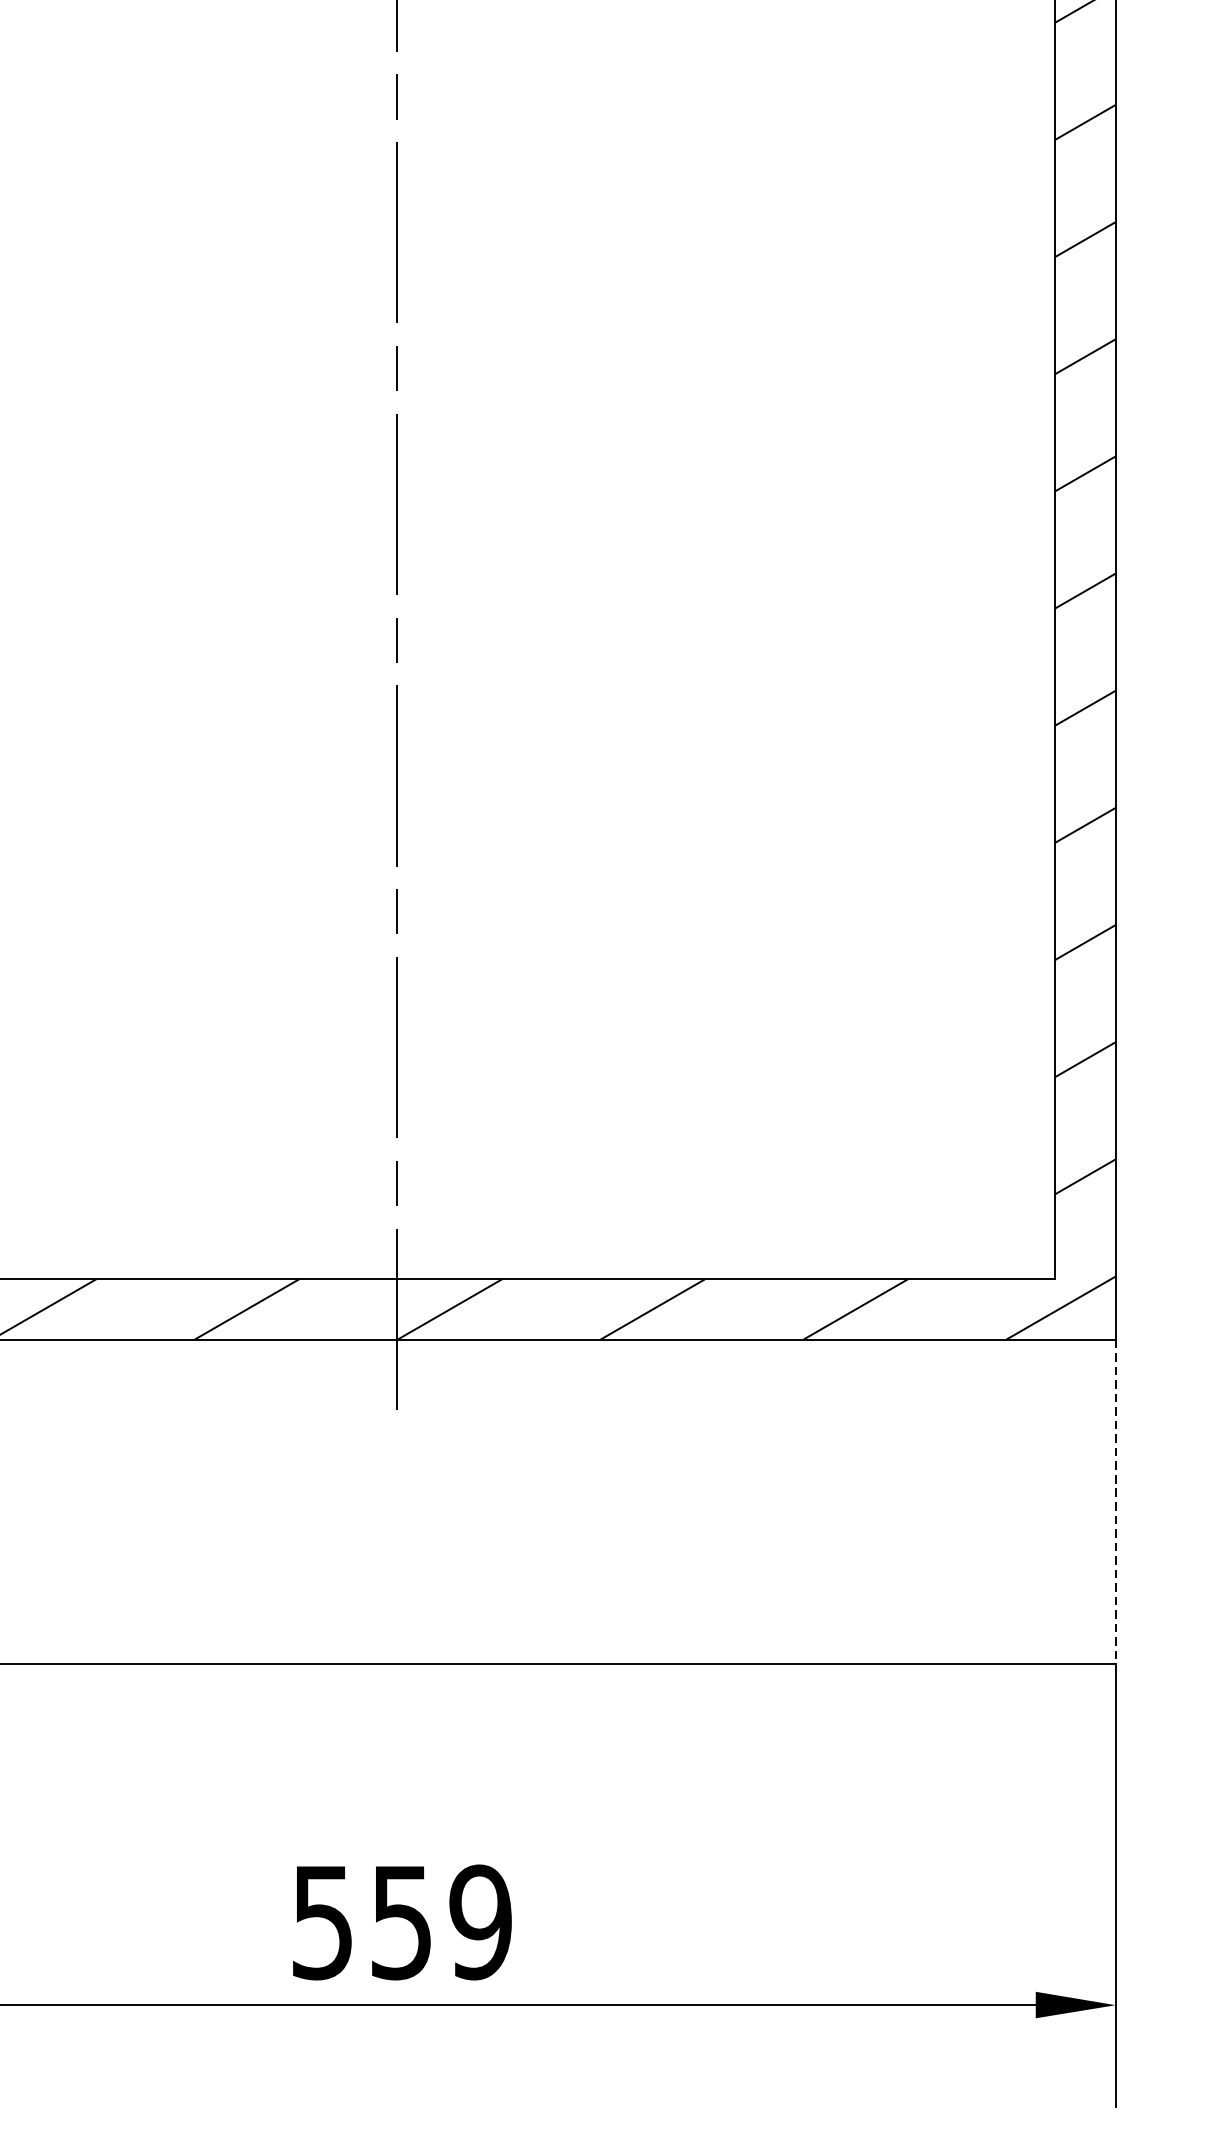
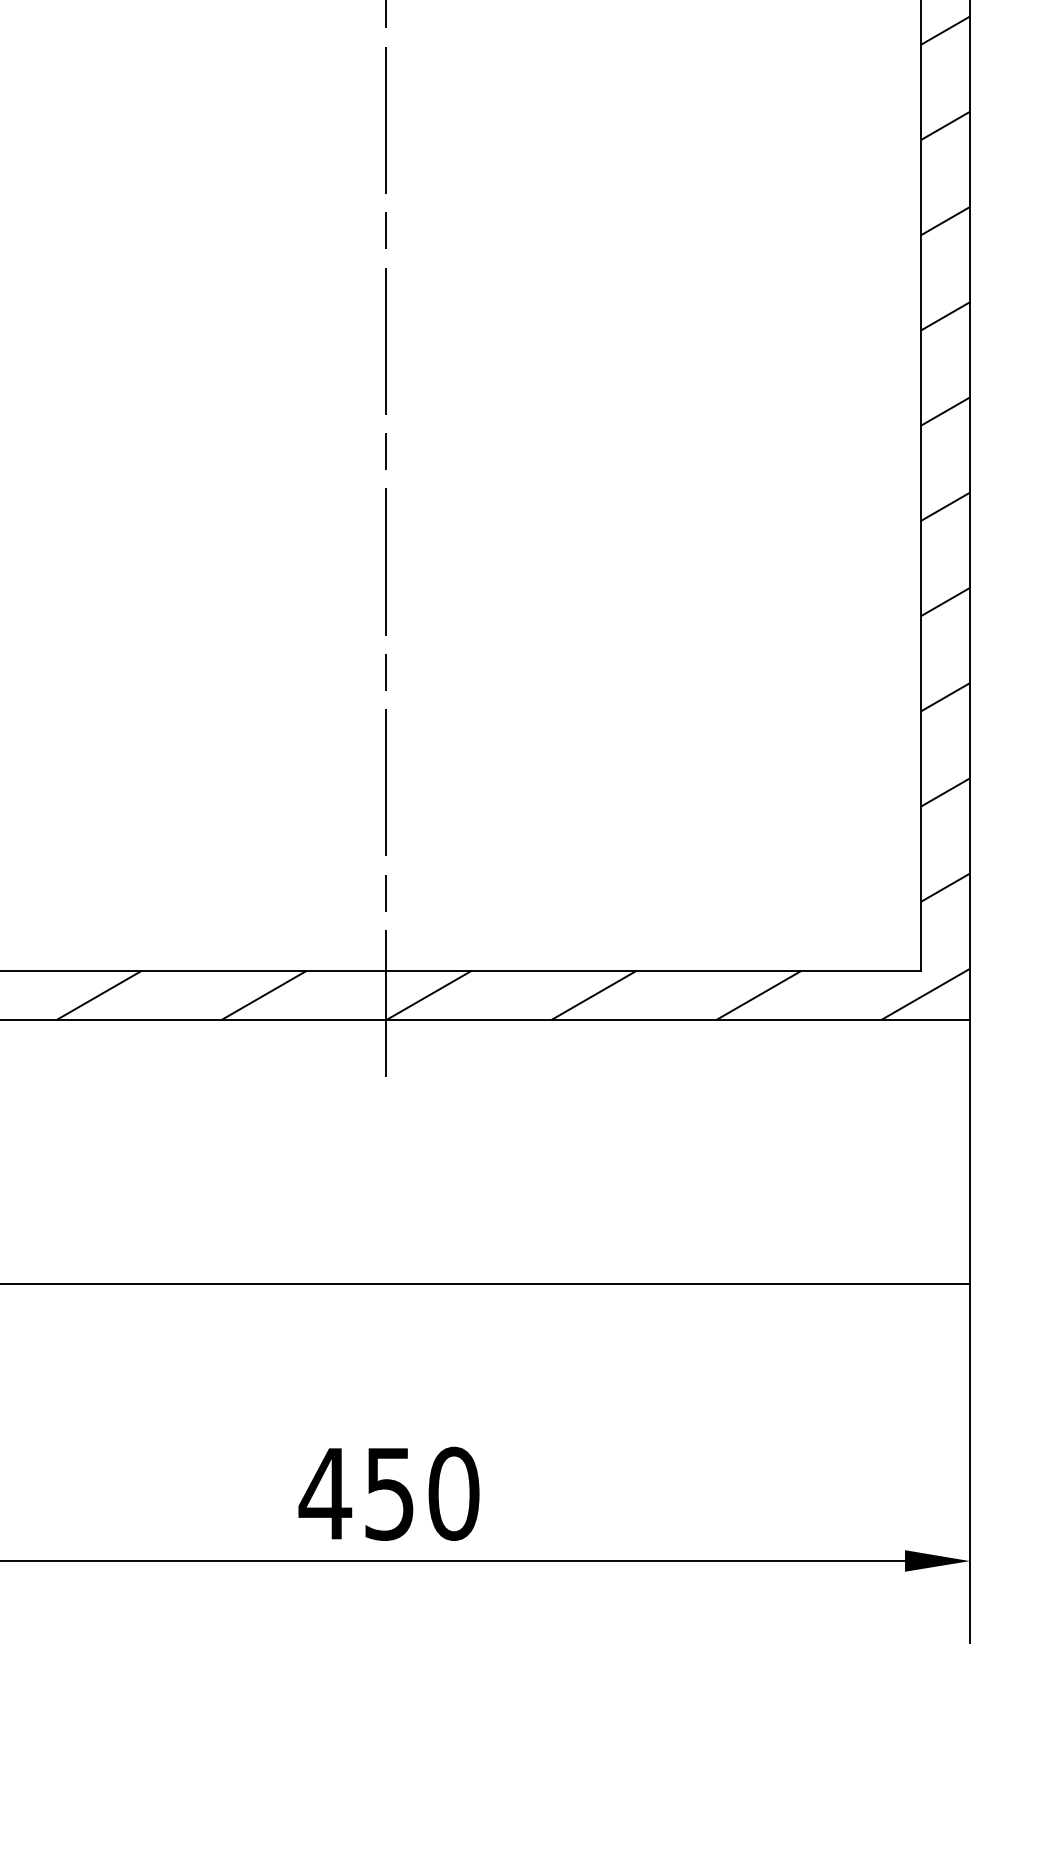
line: (1116, 1502) -> (970, 1152), dashed -> solid
text: (400, 1922) -> (388, 1493), 559 -> 450

